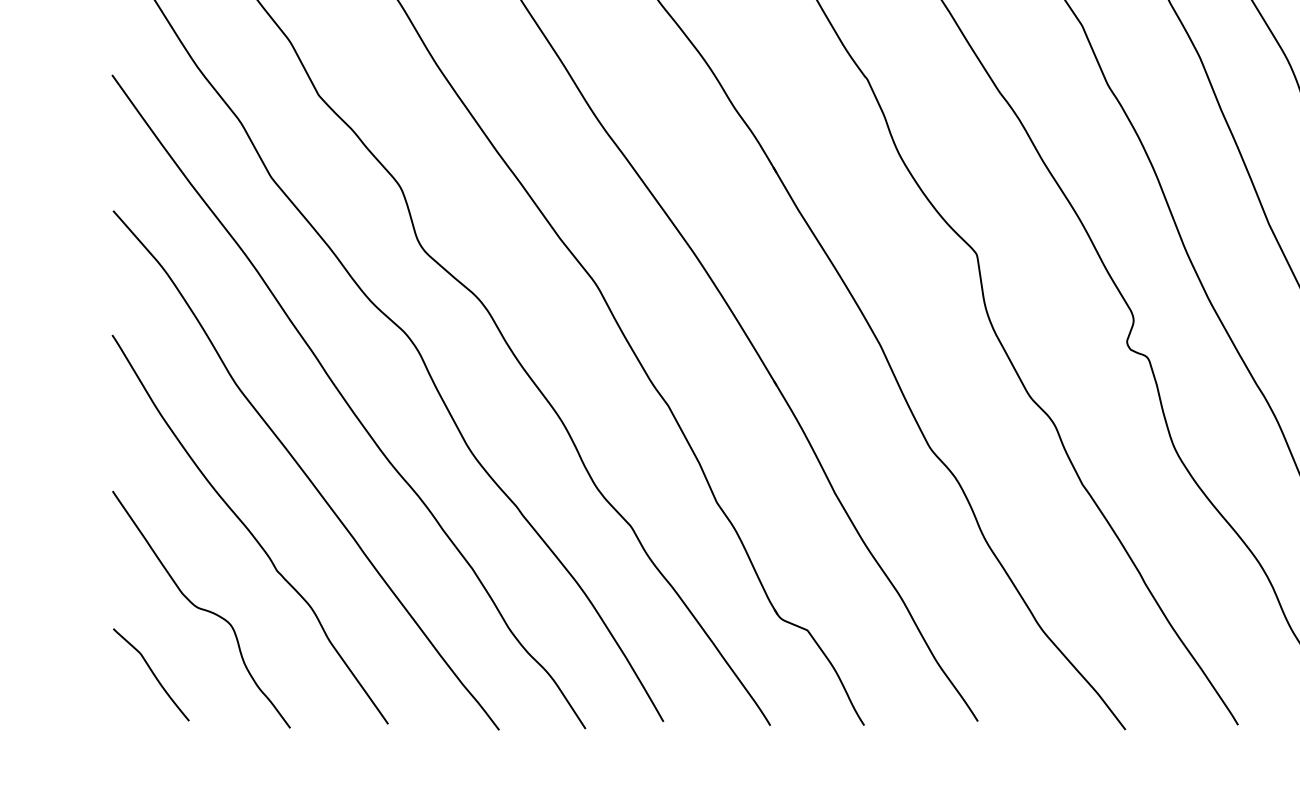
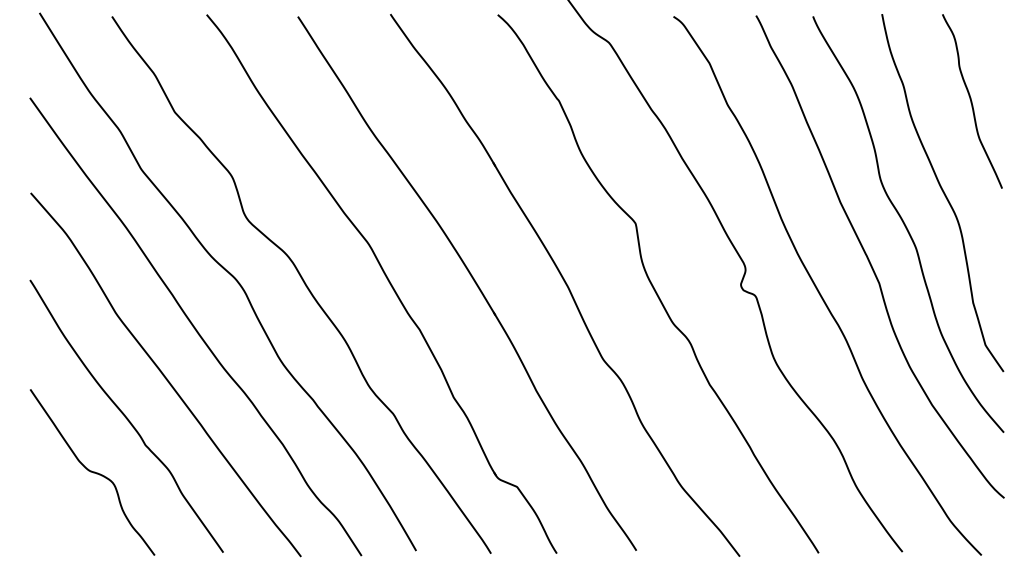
curve: (151, 672) -> (57, 516), removed

